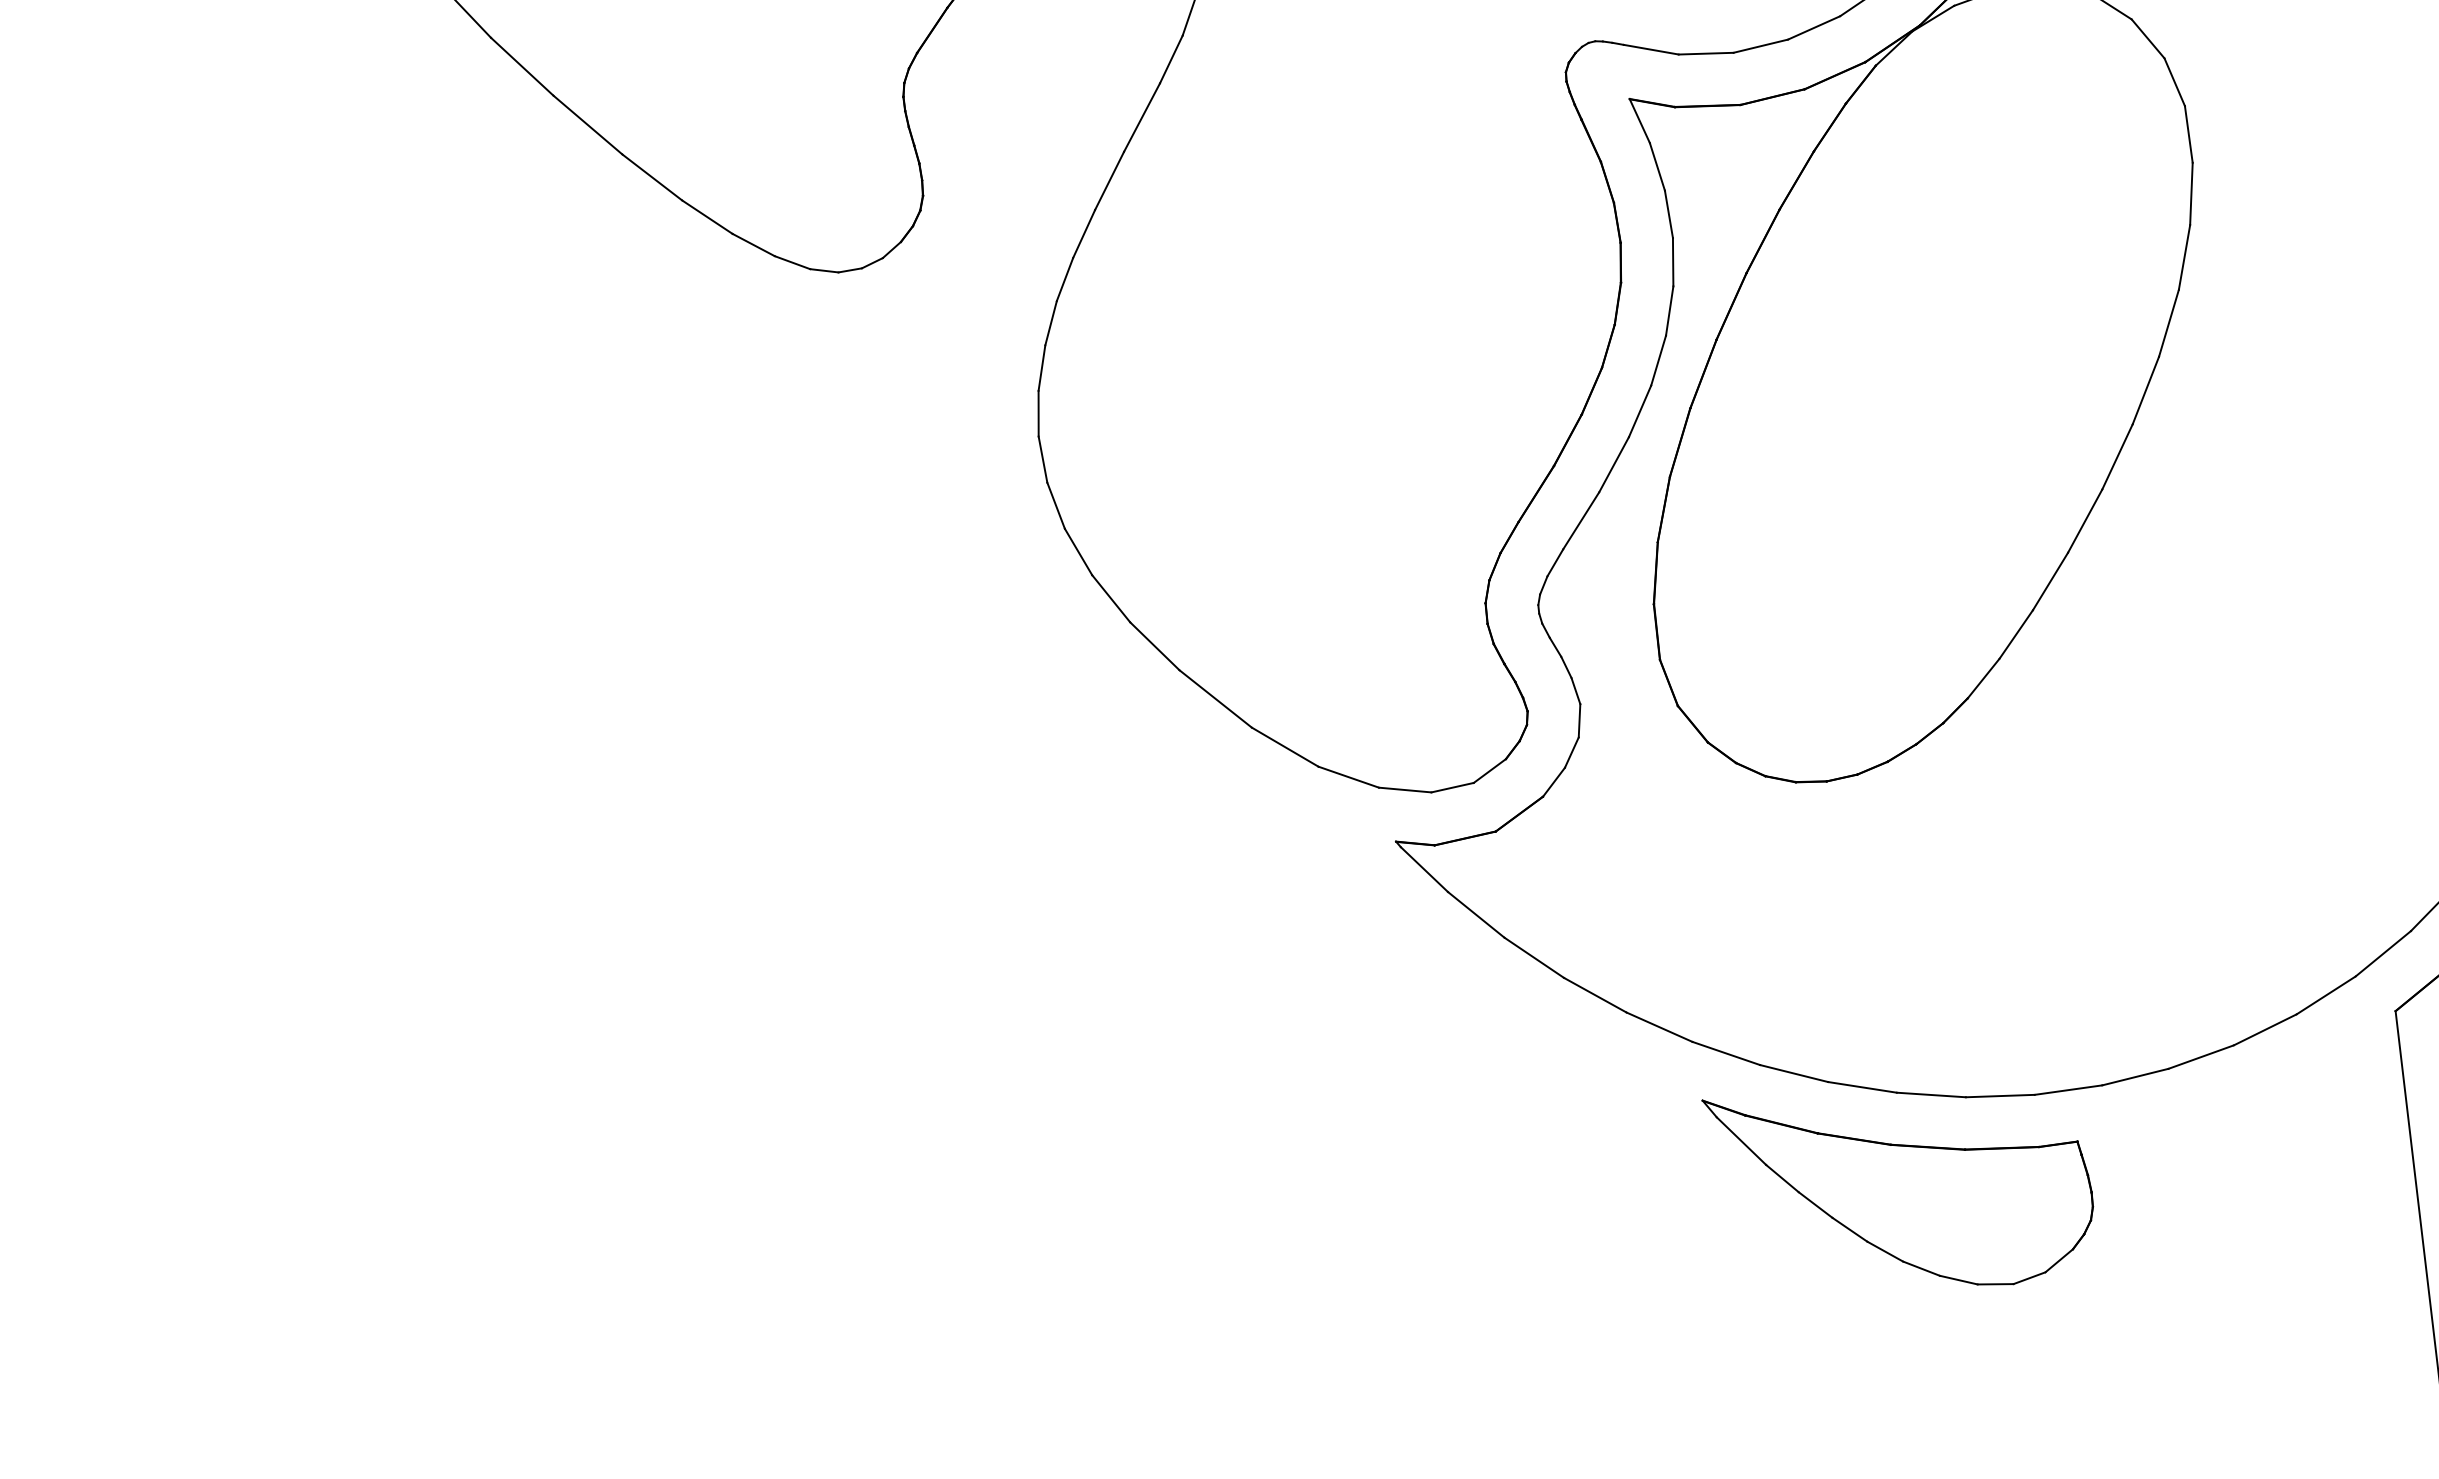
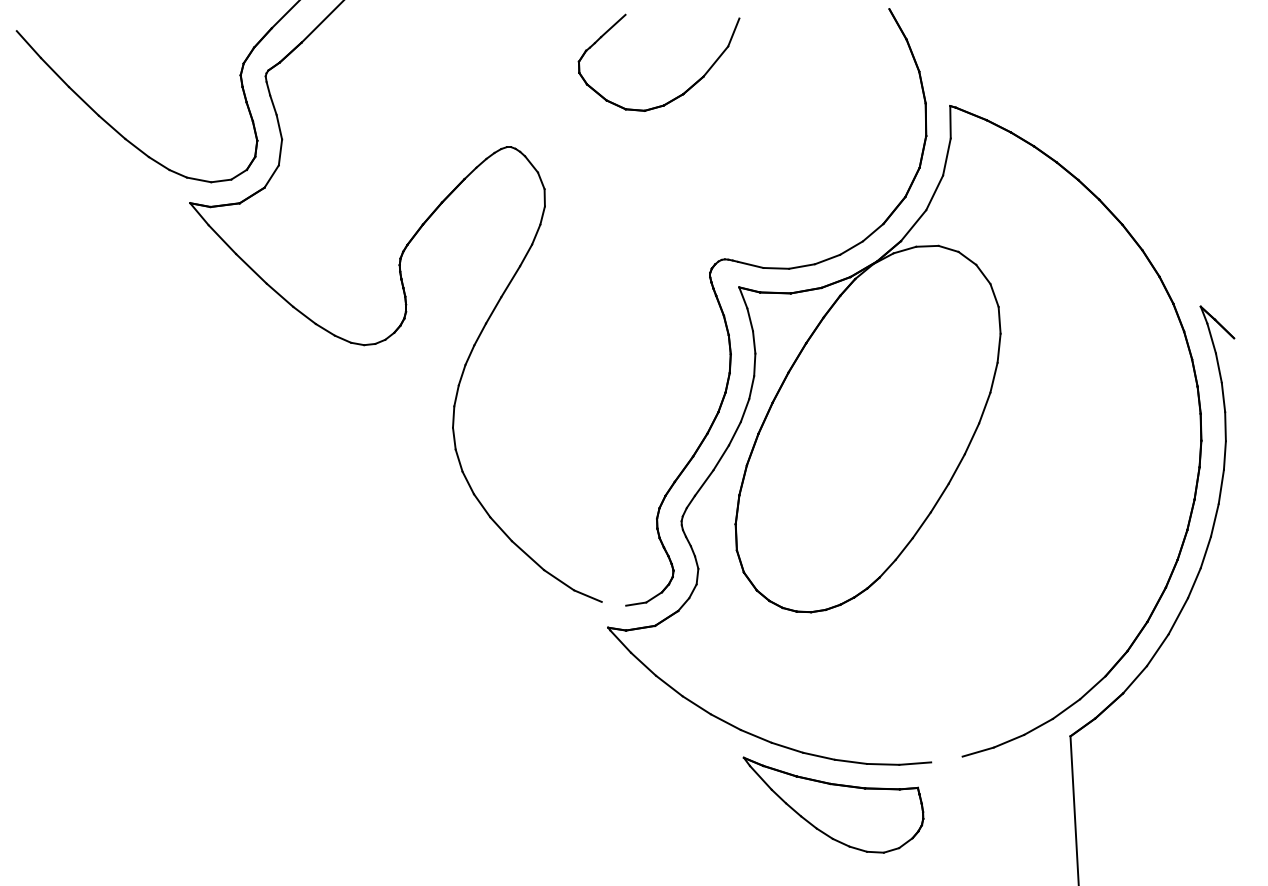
line: (1404, 789) -> (613, 603), removed
line: (2134, 1077) -> (946, 759), removed

